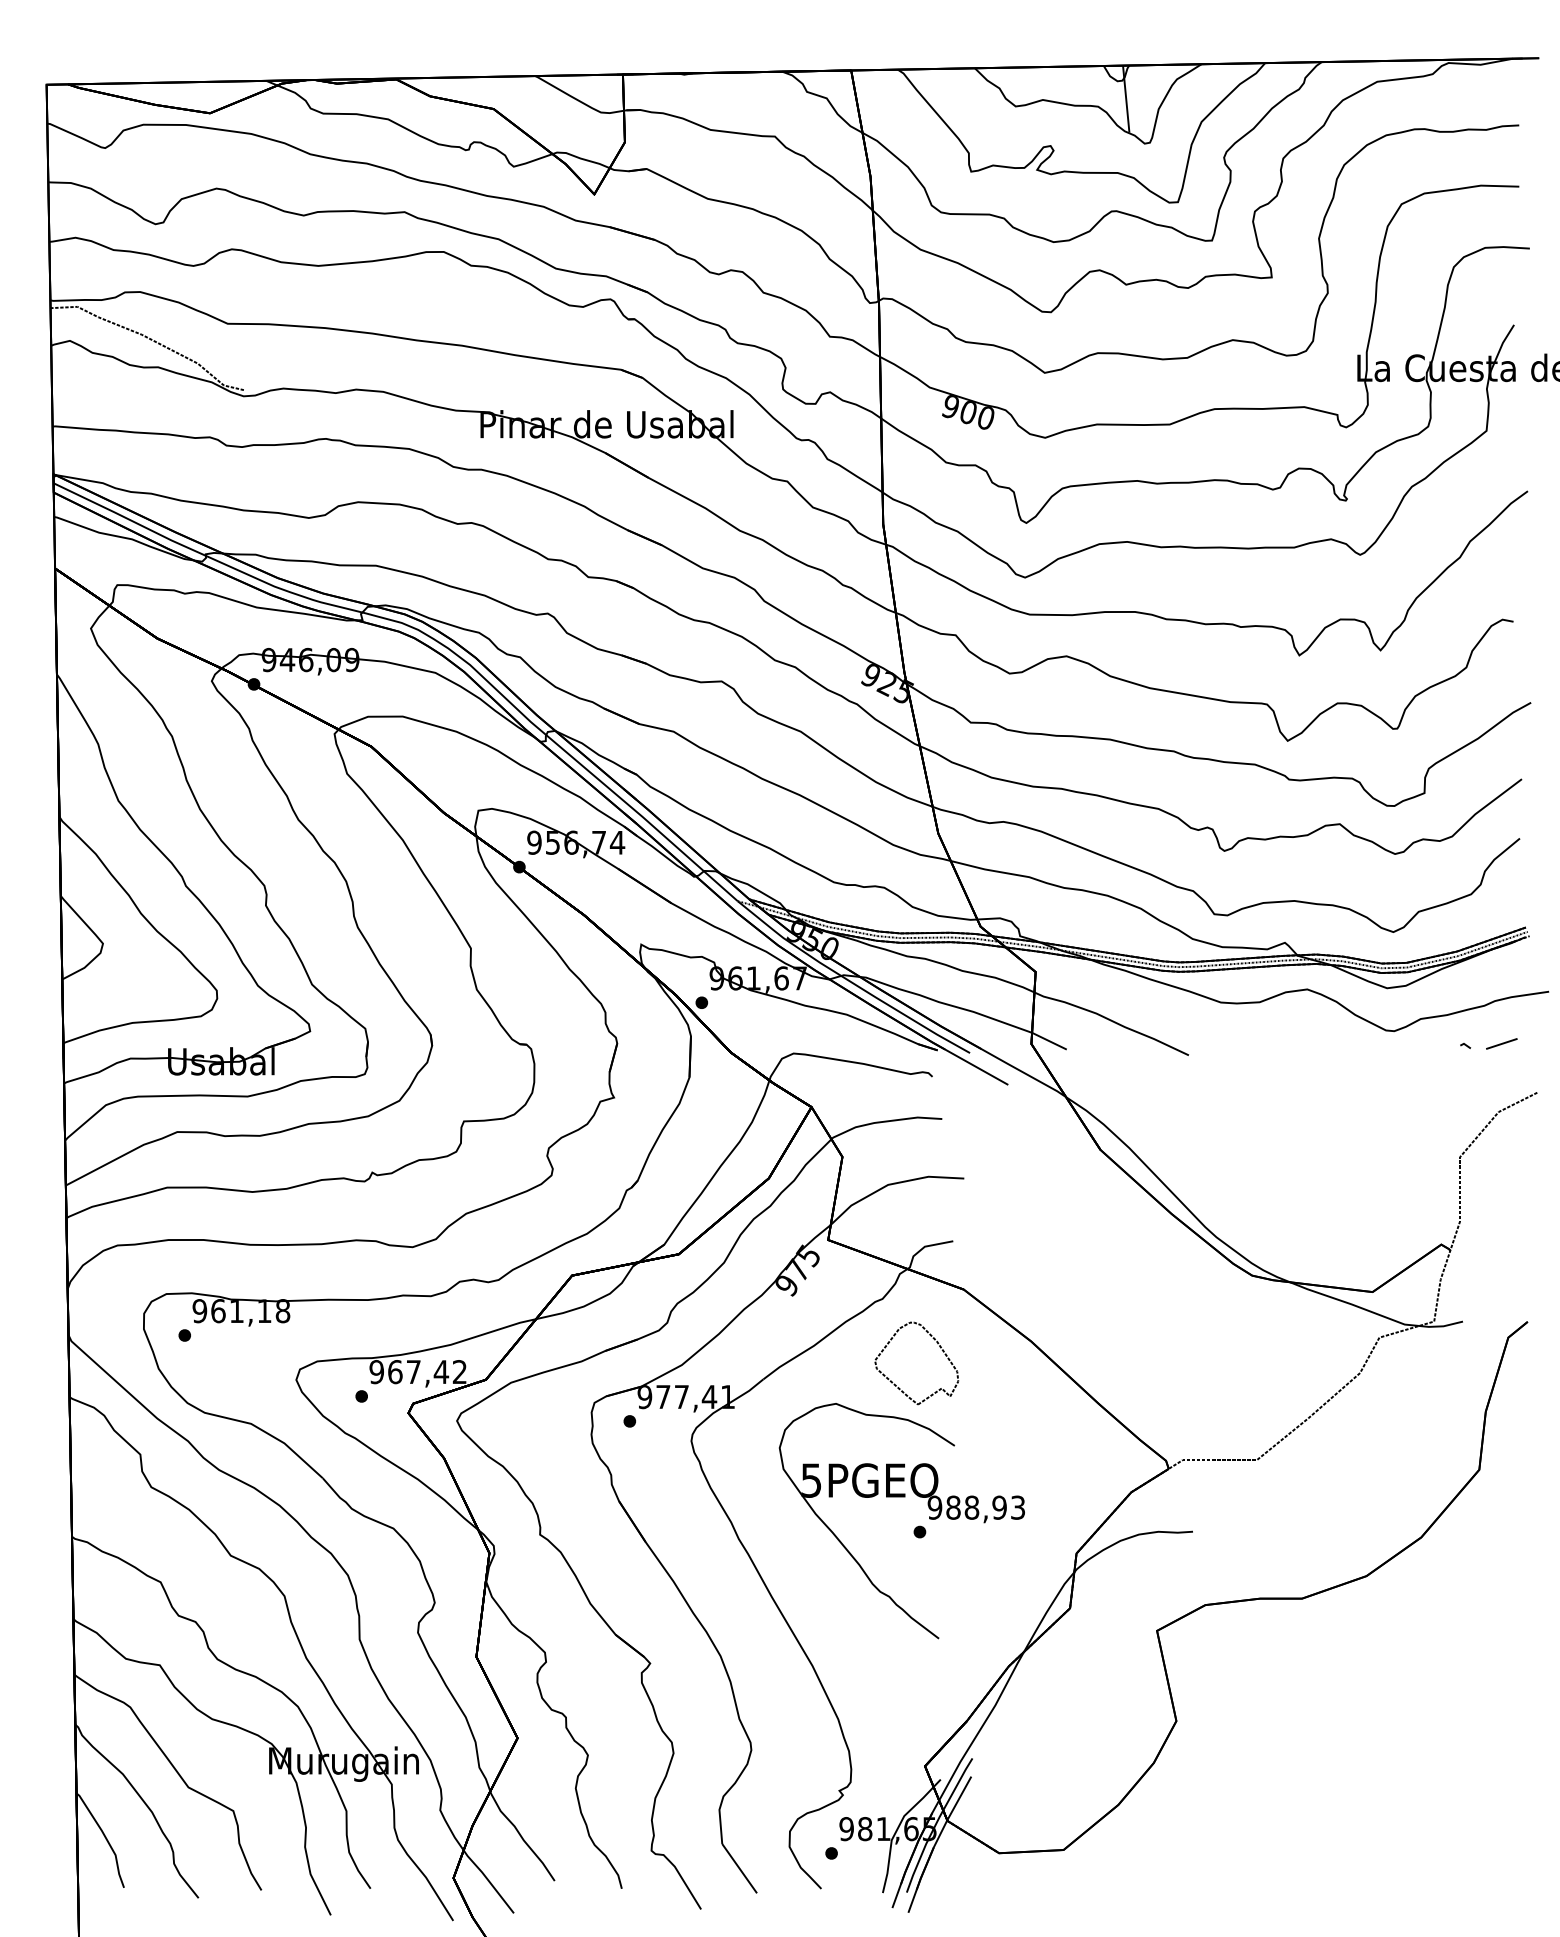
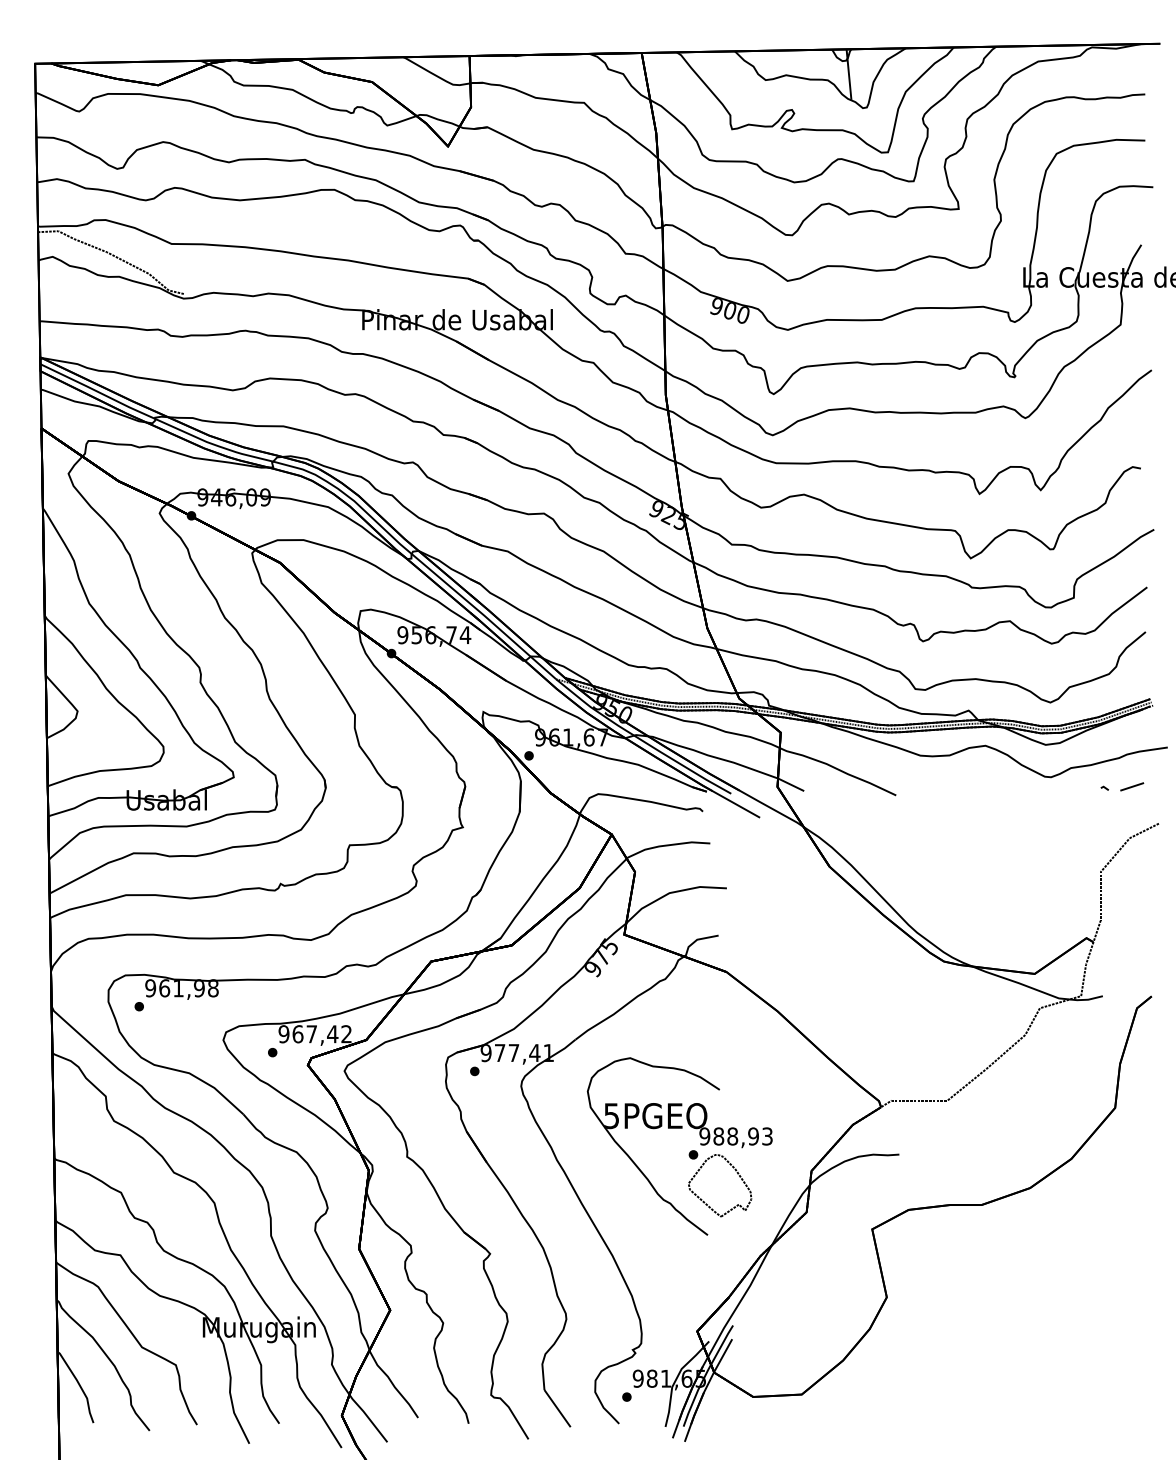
text: (264, 1311) -> (199, 988), 961,18 -> 961,98
part: (939, 1348) -> (737, 1174), moved

